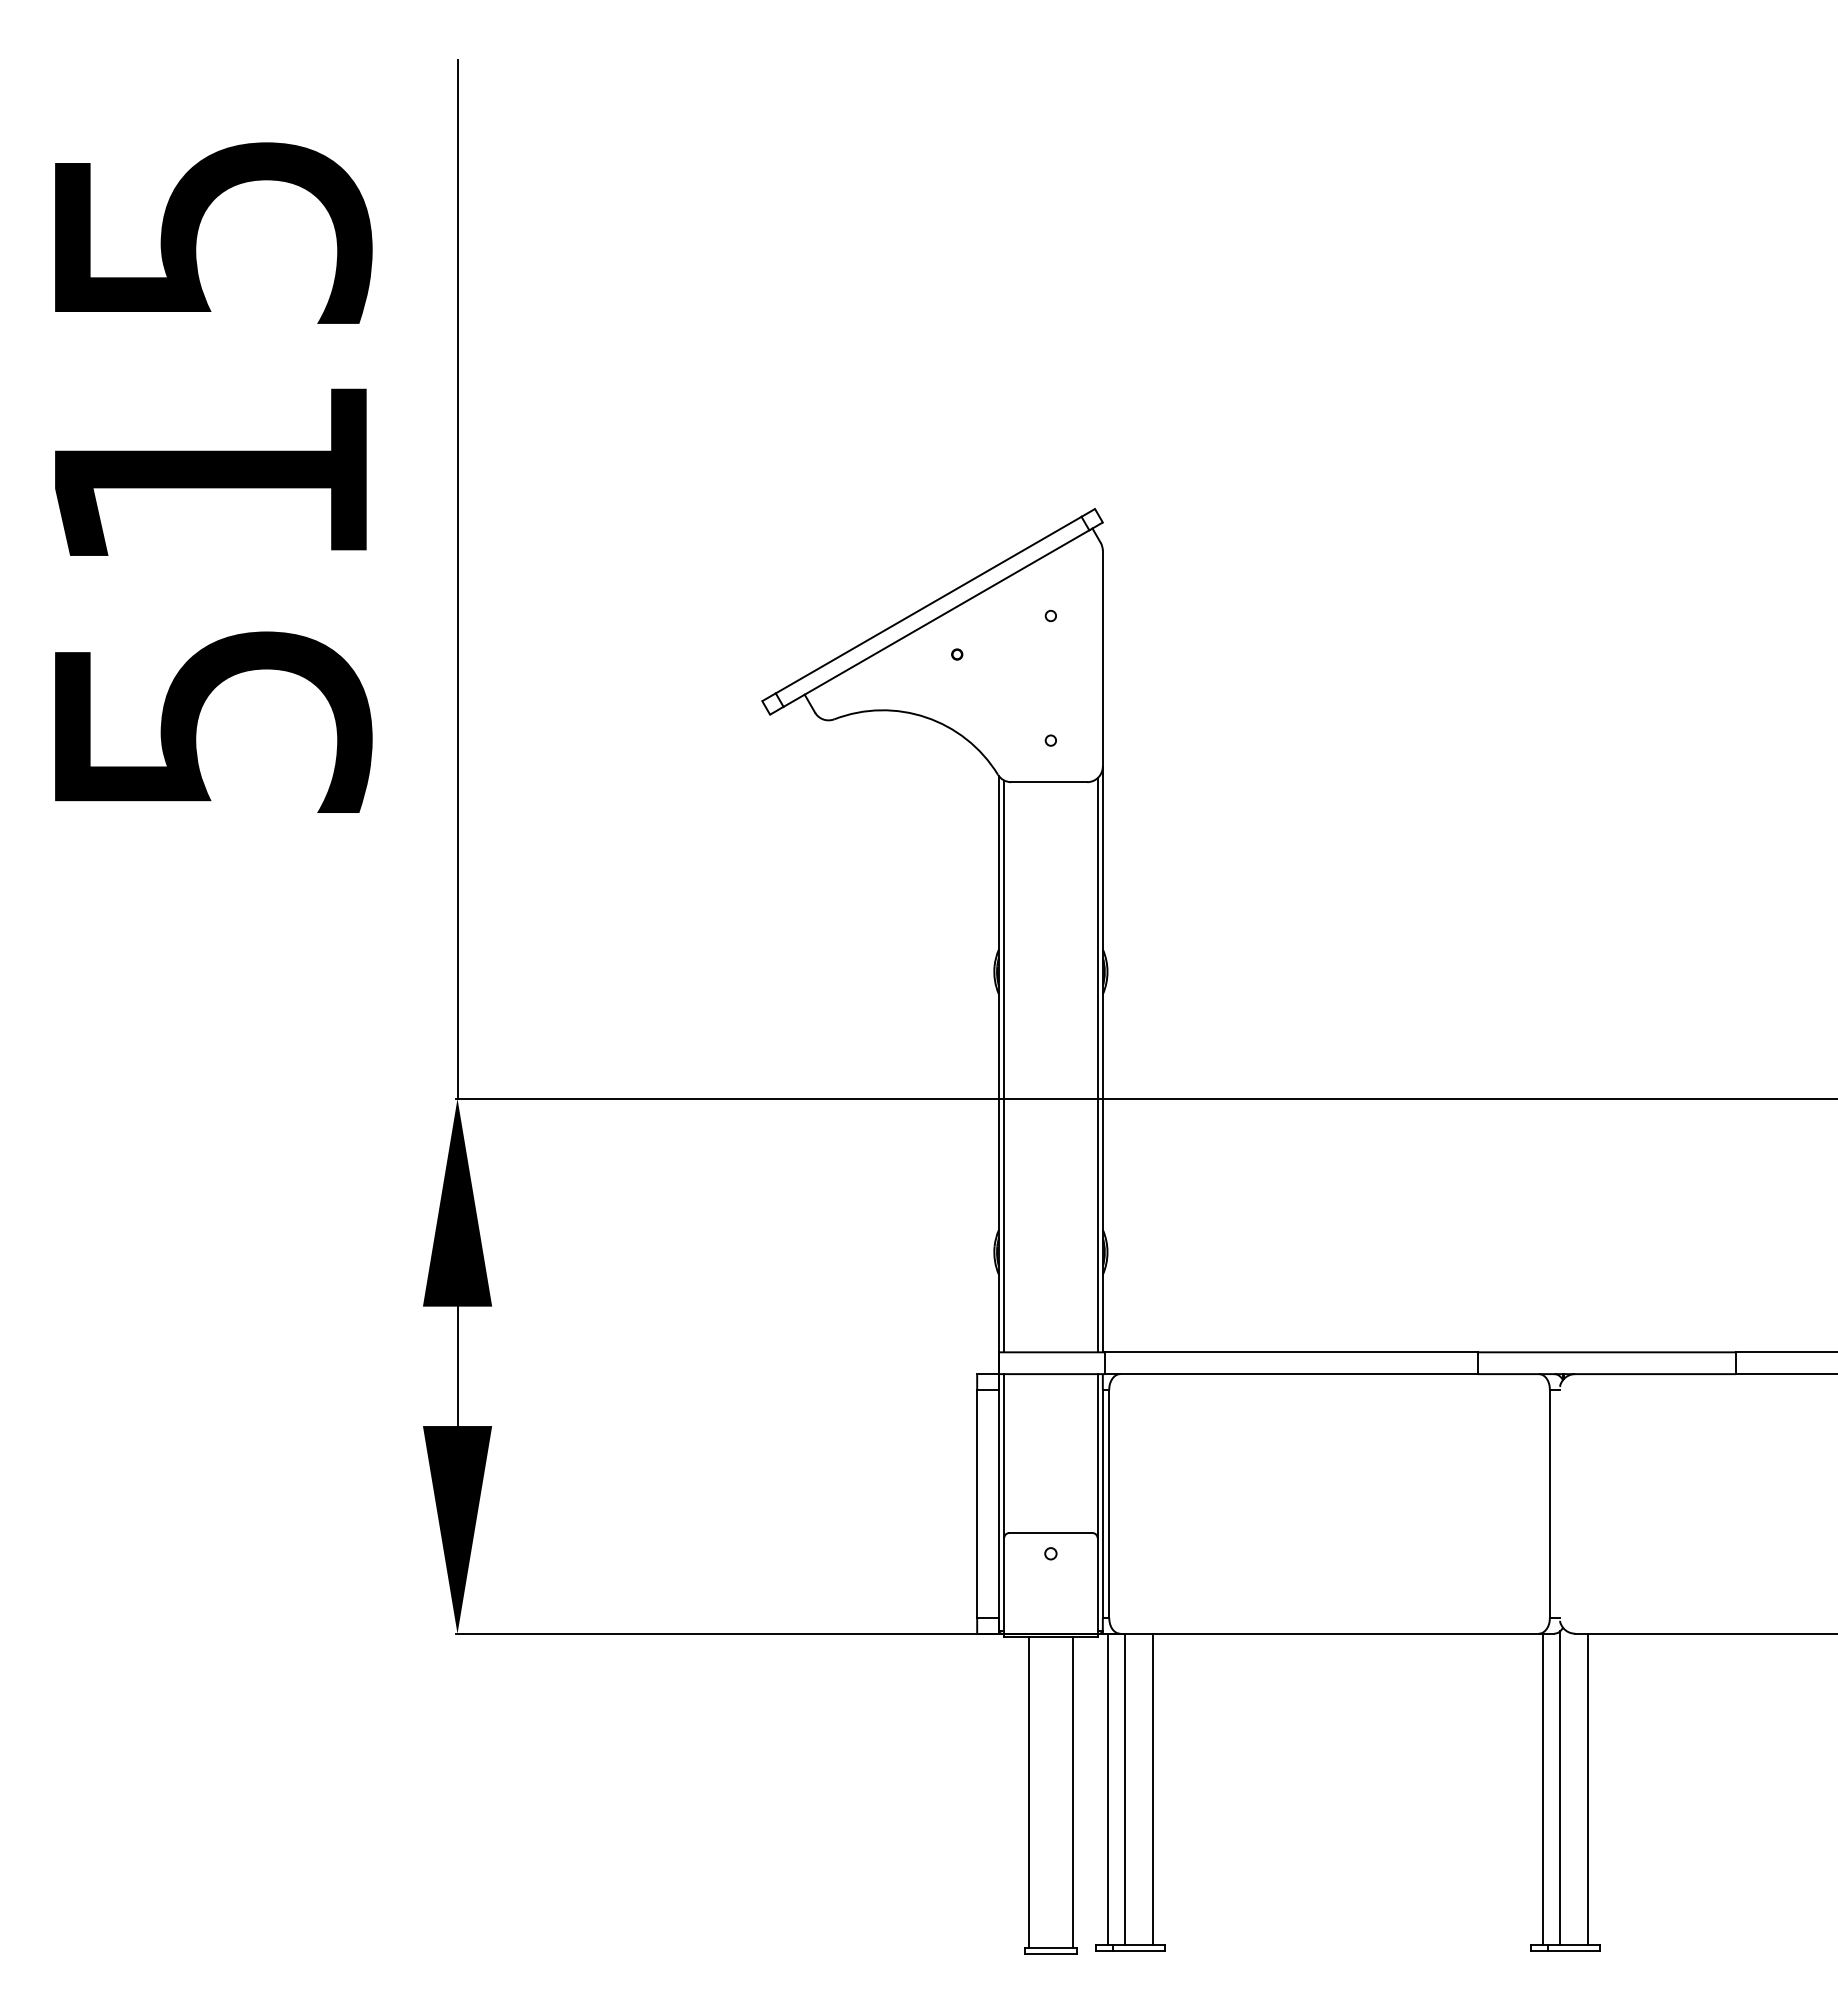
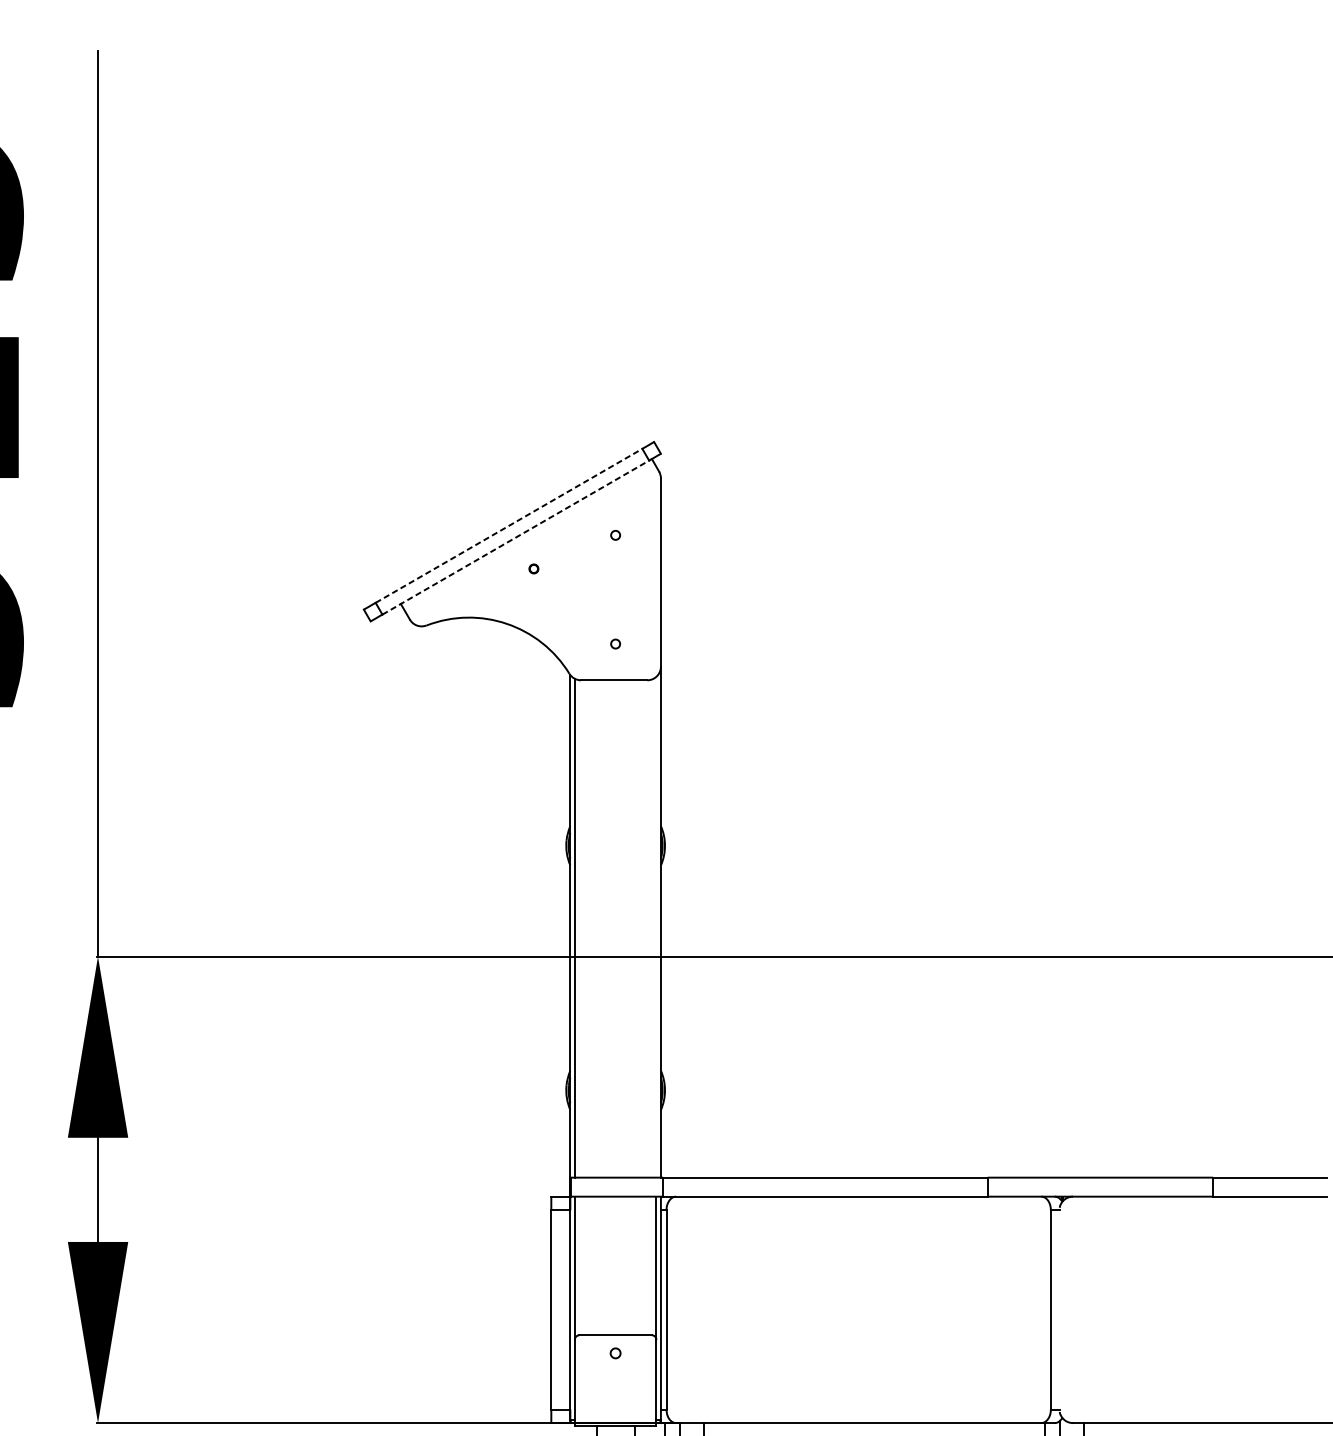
line: (928, 605) -> (508, 526), solid -> dashed
line: (936, 618) -> (515, 537), solid -> dashed
line: (1097, 1065) -> (656, 927), removed

